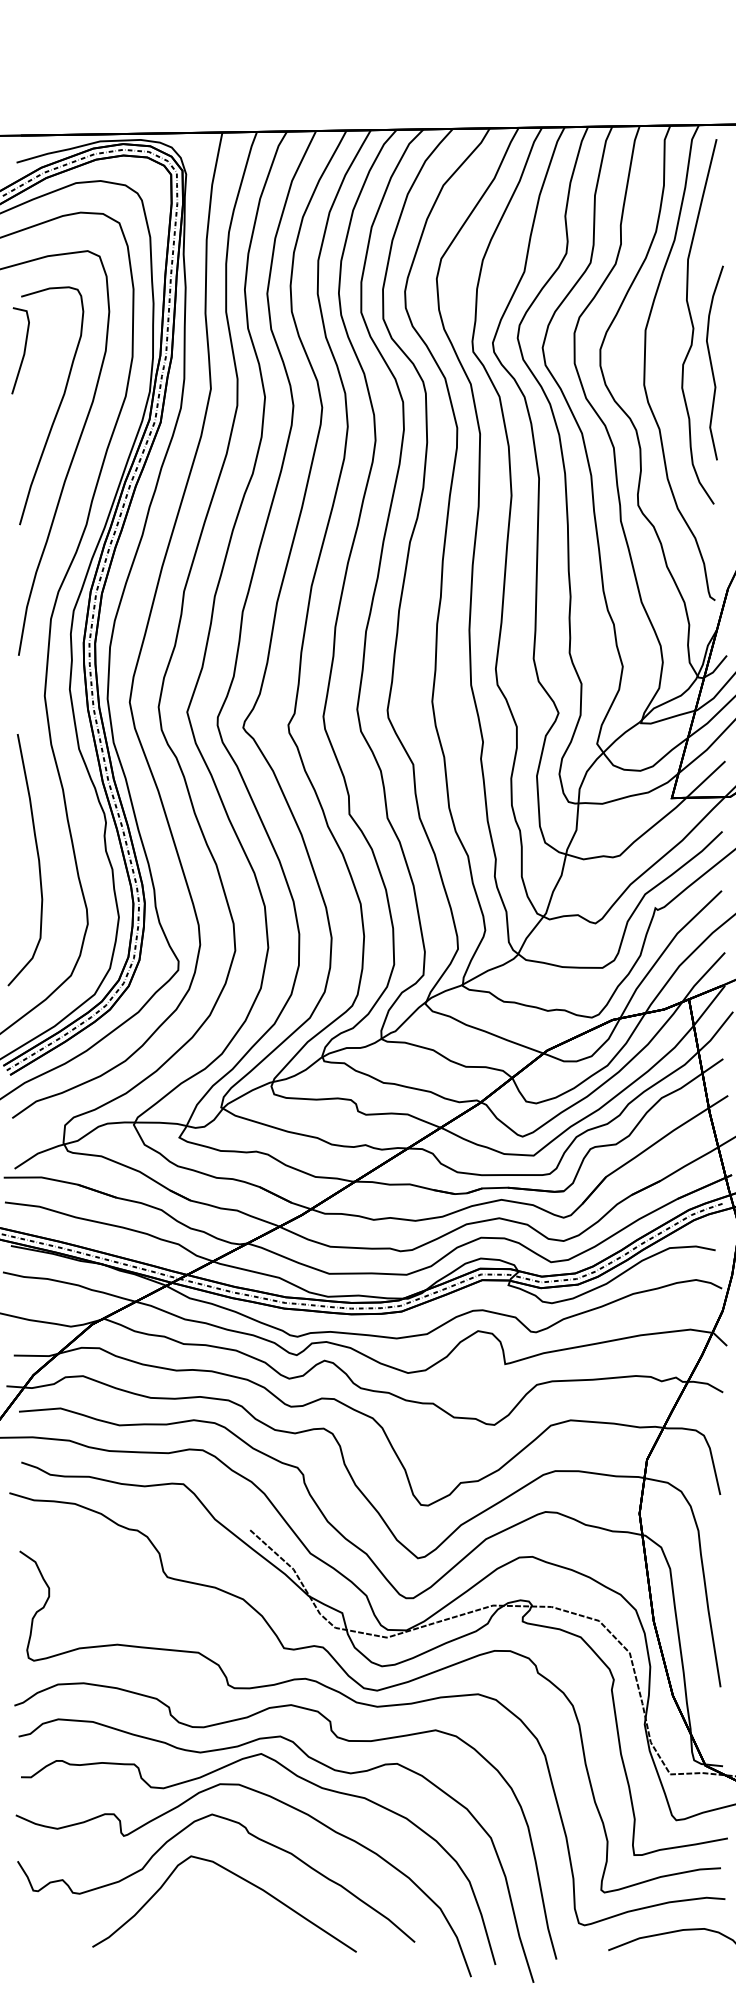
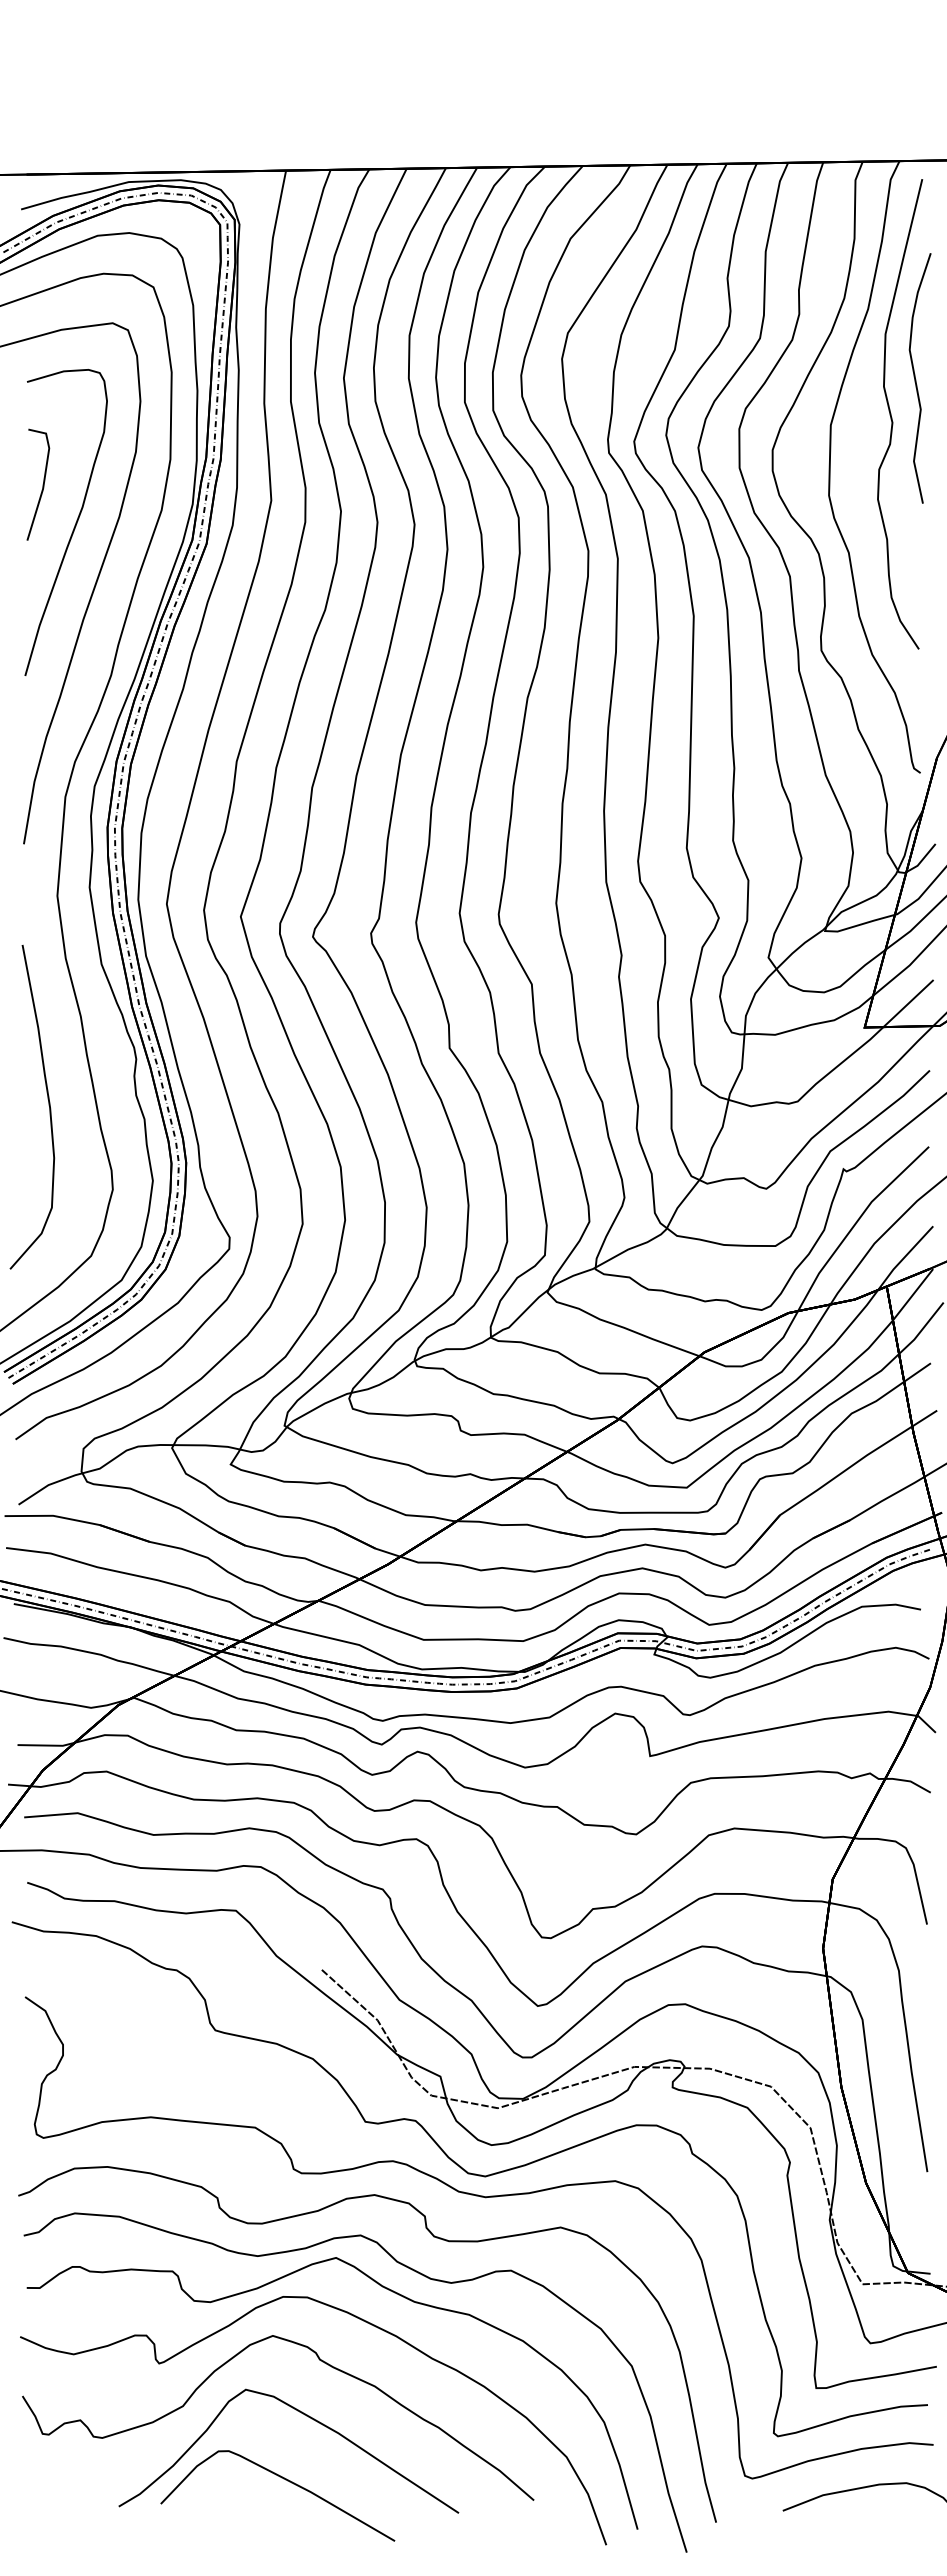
line: (23, 350) -> (42, 484), moved
curve: (712, 363) -> (916, 379), moved
curve: (221, 1926) -> (285, 2480), added

